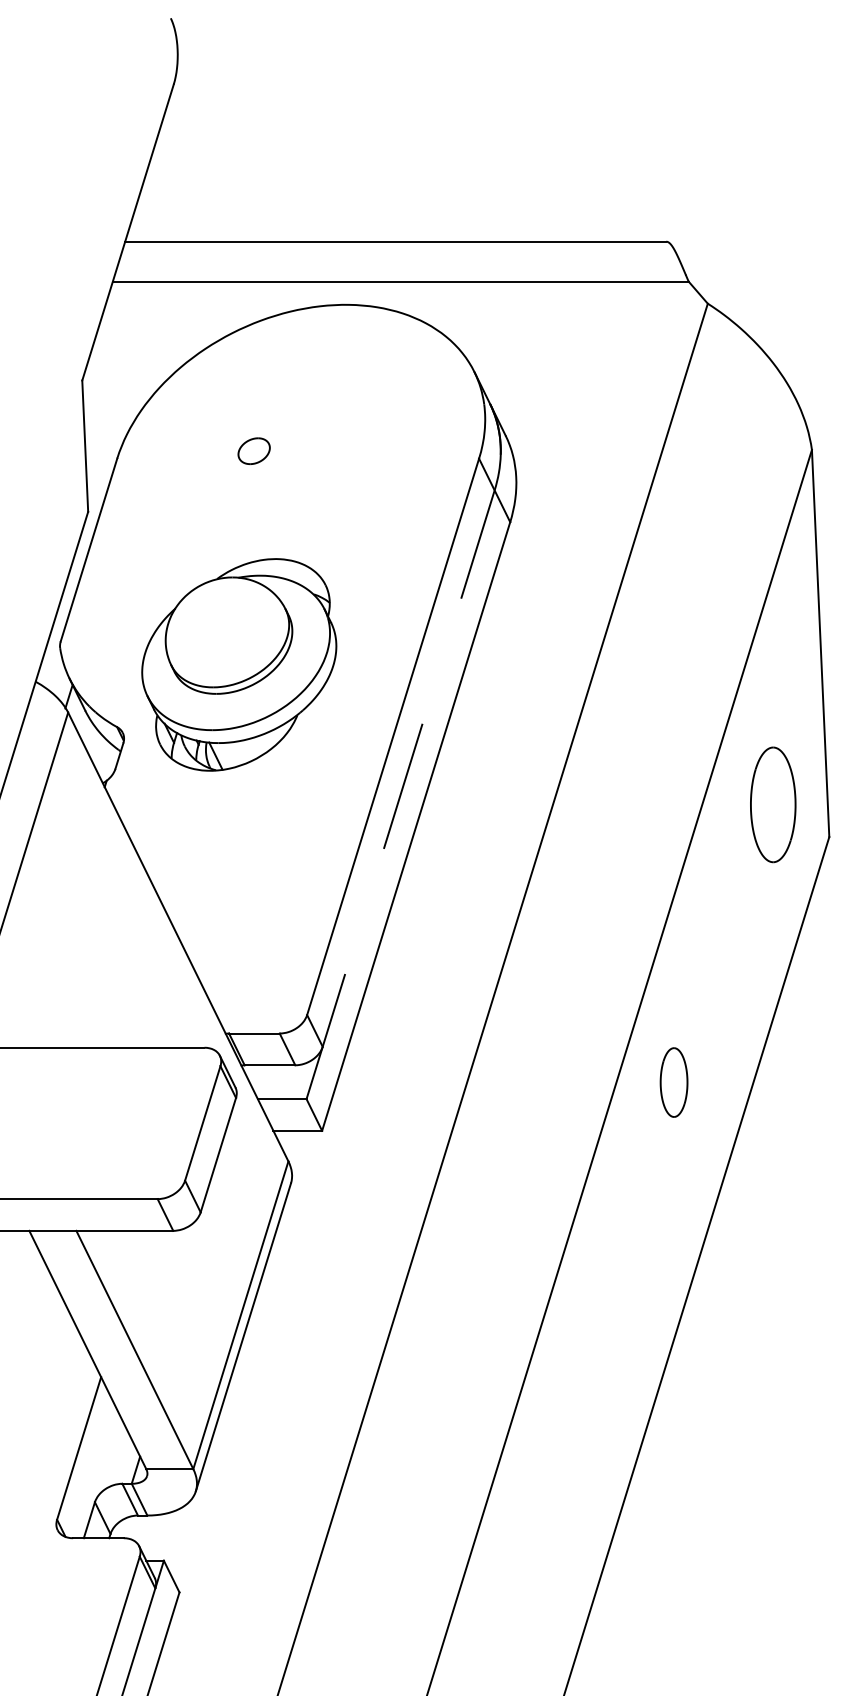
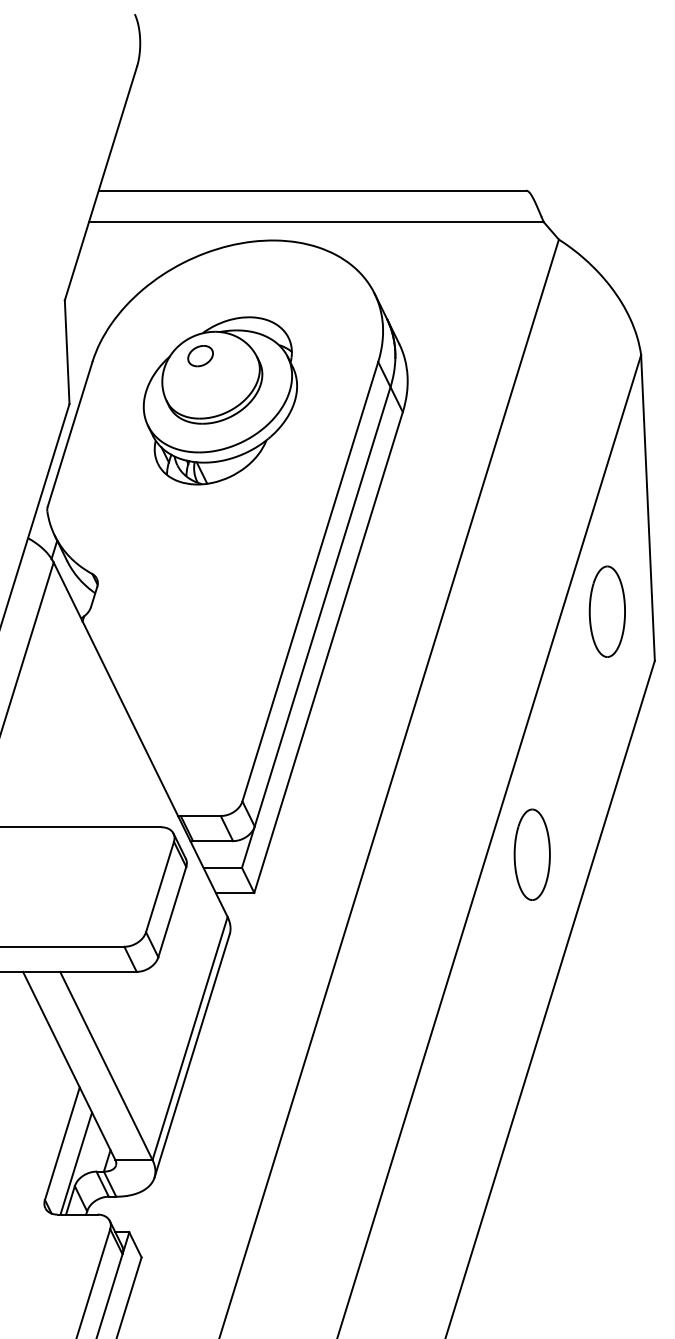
part: (239, 664) -> (220, 400), moved
line: (400, 794) -> (316, 627), dashed -> solid
part: (773, 804) -> (607, 611), moved
part: (673, 1082) -> (531, 854), size x1.67
line: (96, 1473) -> (76, 1163), added

